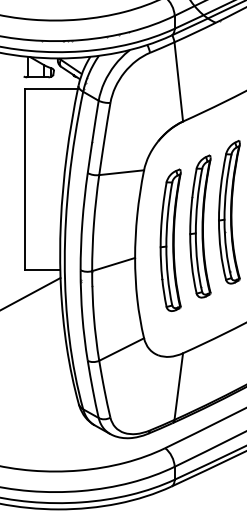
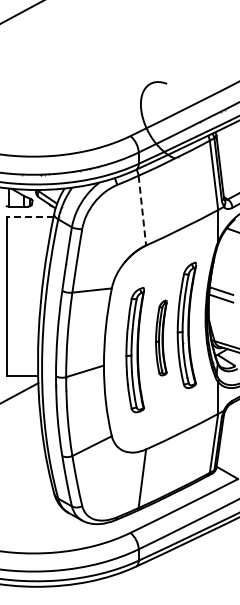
line: (178, 82) -> (142, 211), solid -> dashed
line: (50, 88) -> (29, 216), solid -> dashed
part: (200, 226) -> (161, 337), size x0.6

